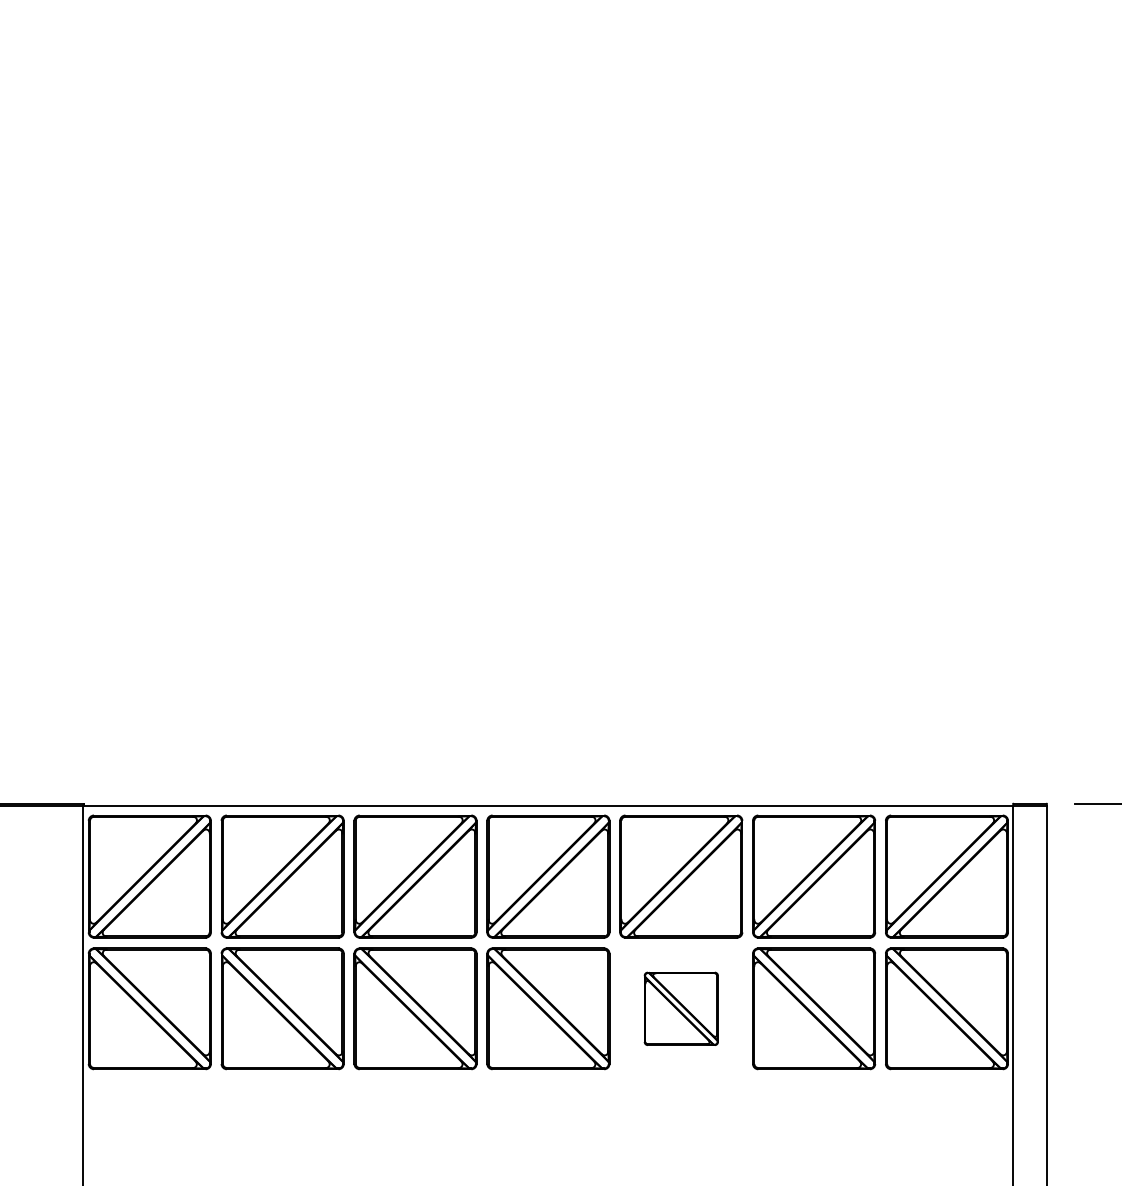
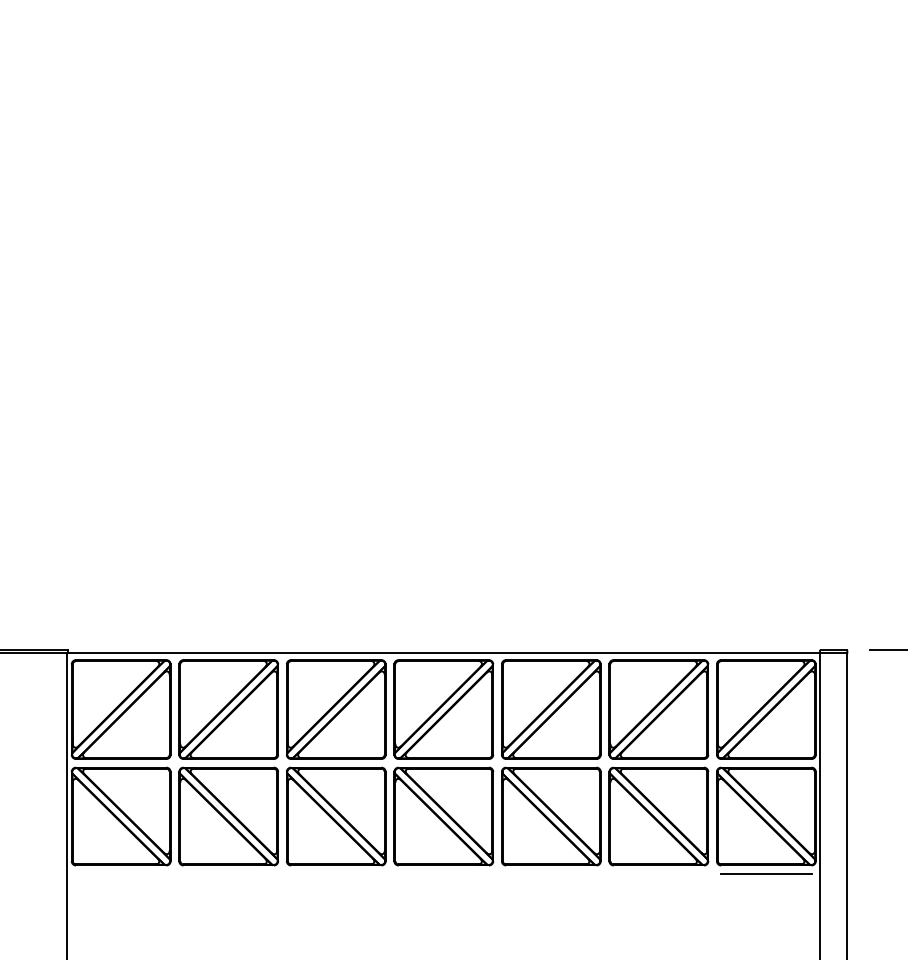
part: (681, 1008) -> (551, 816), size x1.67
line: (946, 1079) -> (766, 873), added

